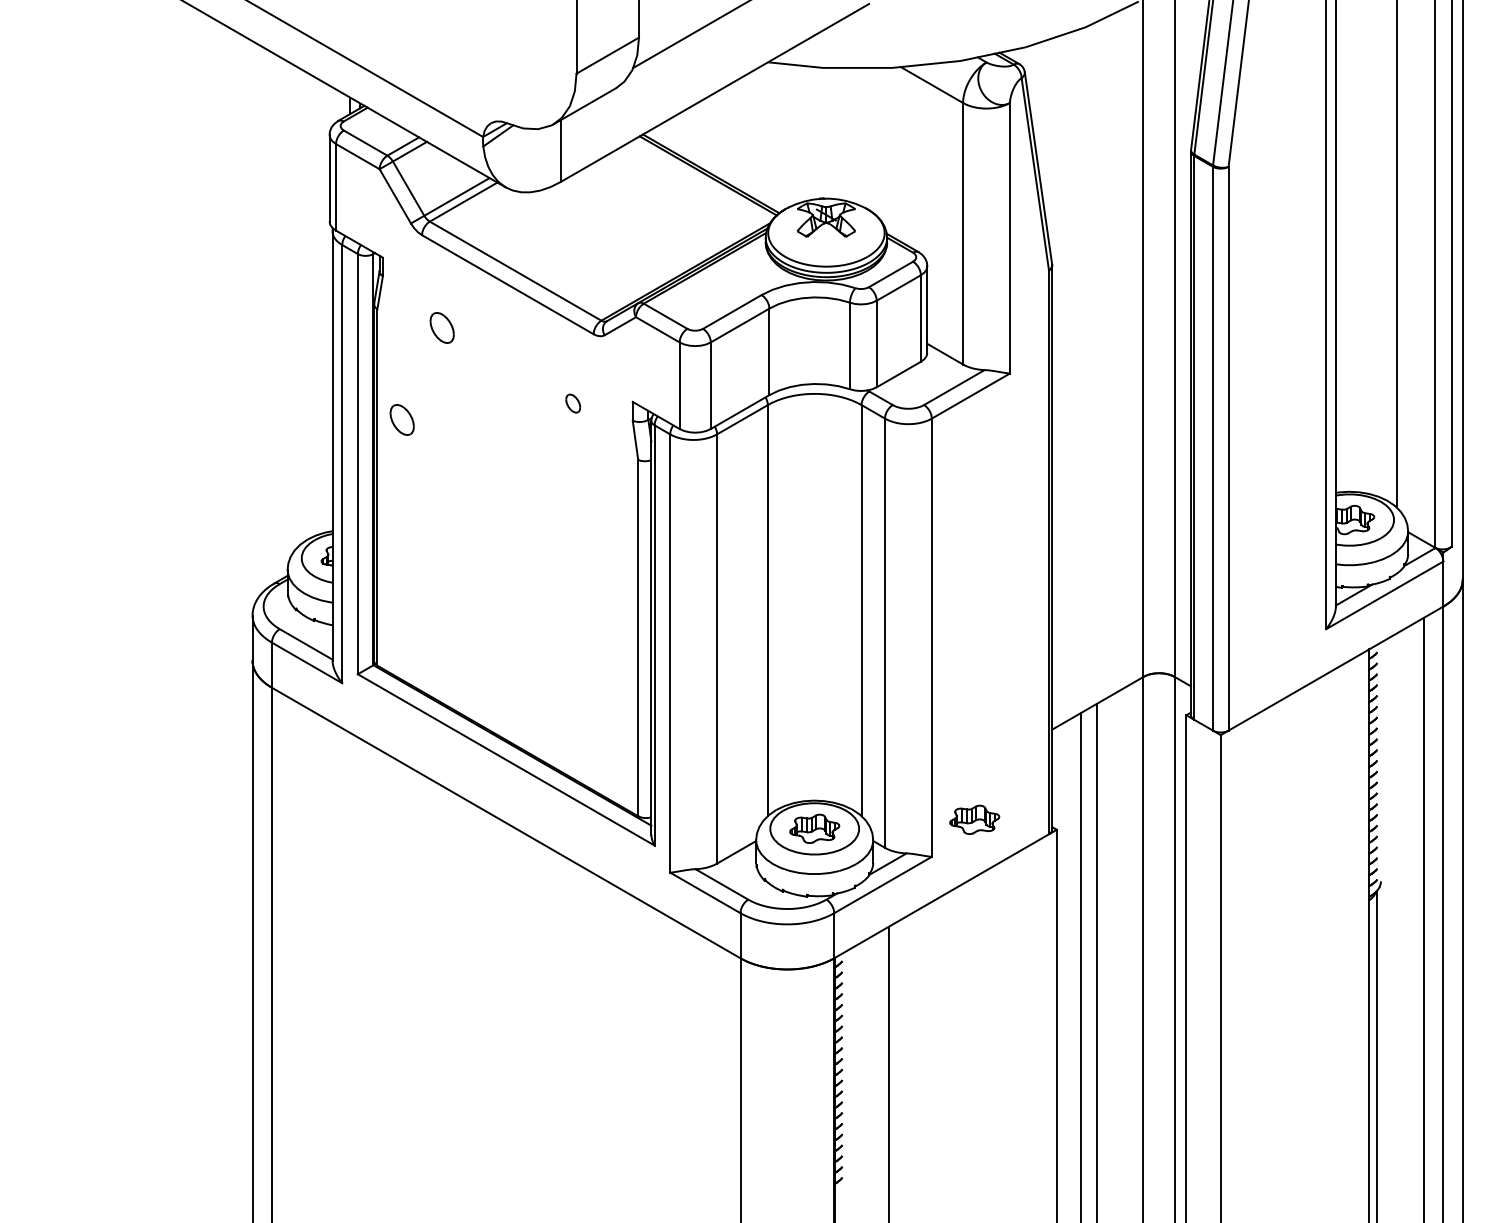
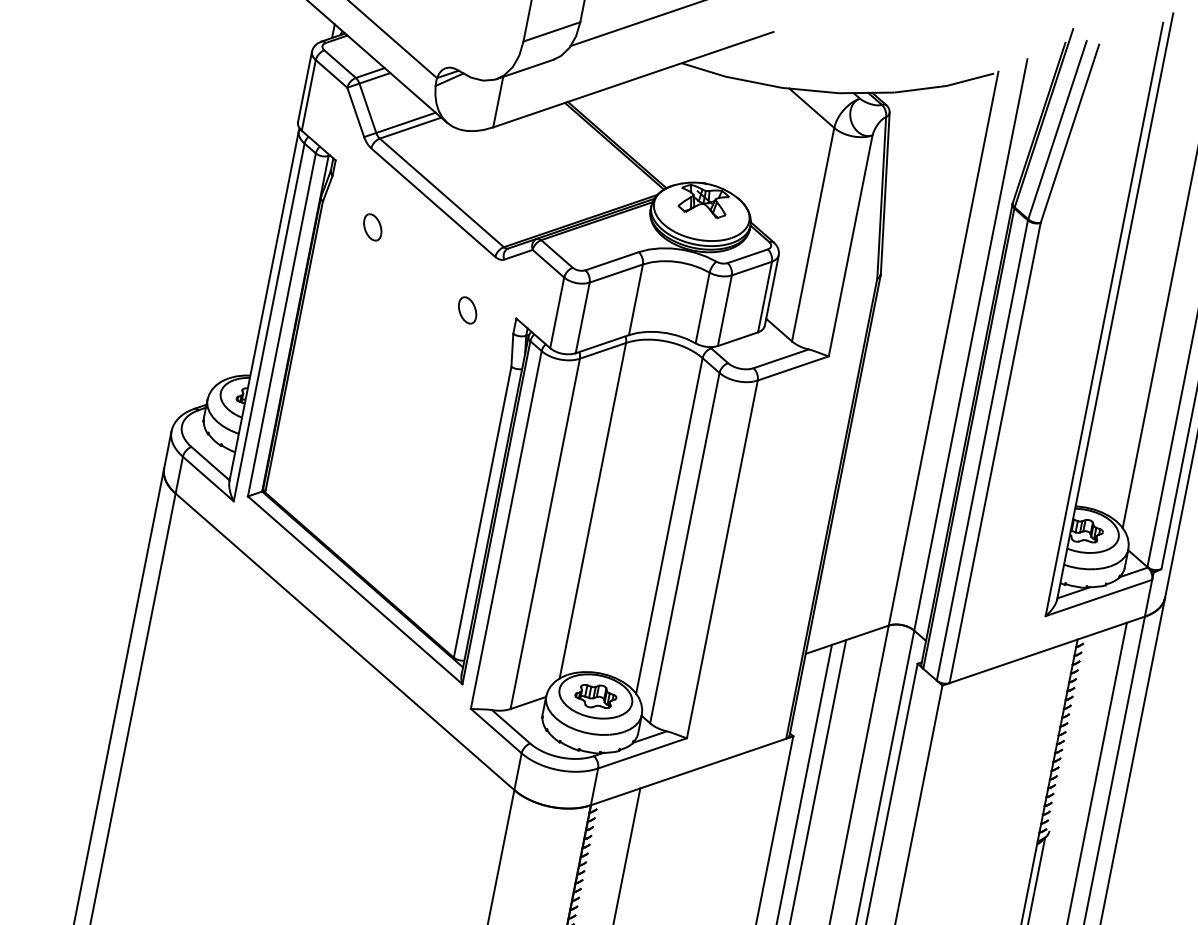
part: (572, 403) -> (466, 310), size x1.67
part: (401, 419) -> (324, 295), removed
part: (974, 819) -> (727, 714), removed

